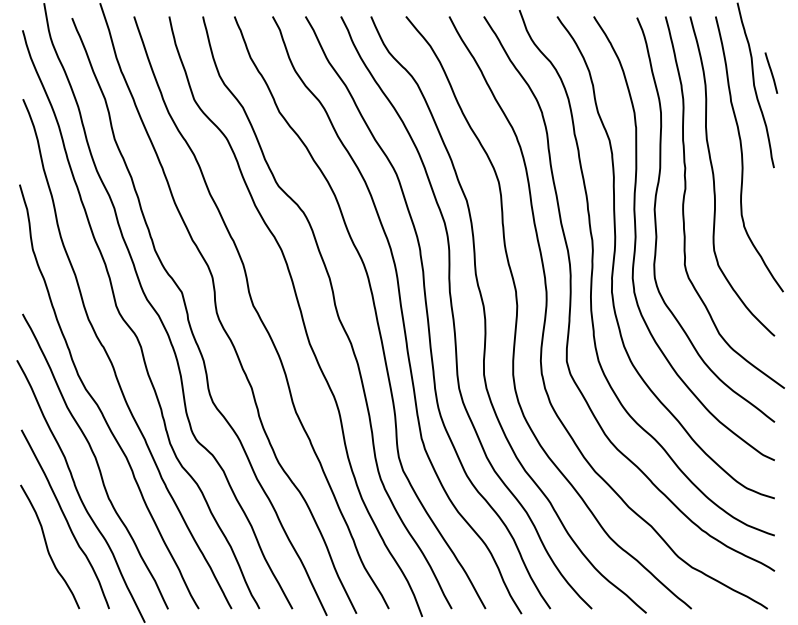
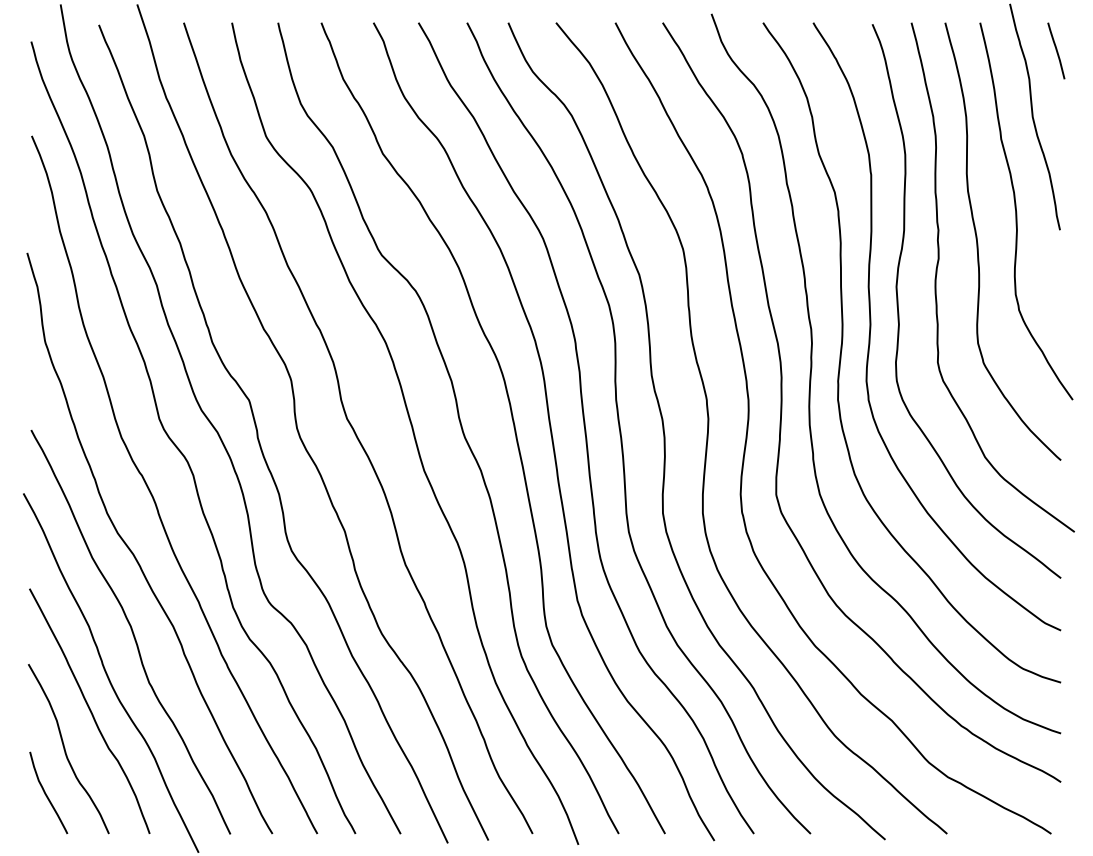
line: (771, 72) -> (1056, 50), moved
curve: (34, 580) -> (47, 794), added

